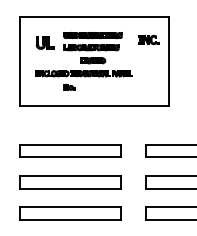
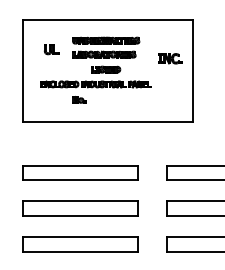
part: (149, 39) -> (170, 58), moved
part: (45, 43) -> (51, 49), size x0.71

